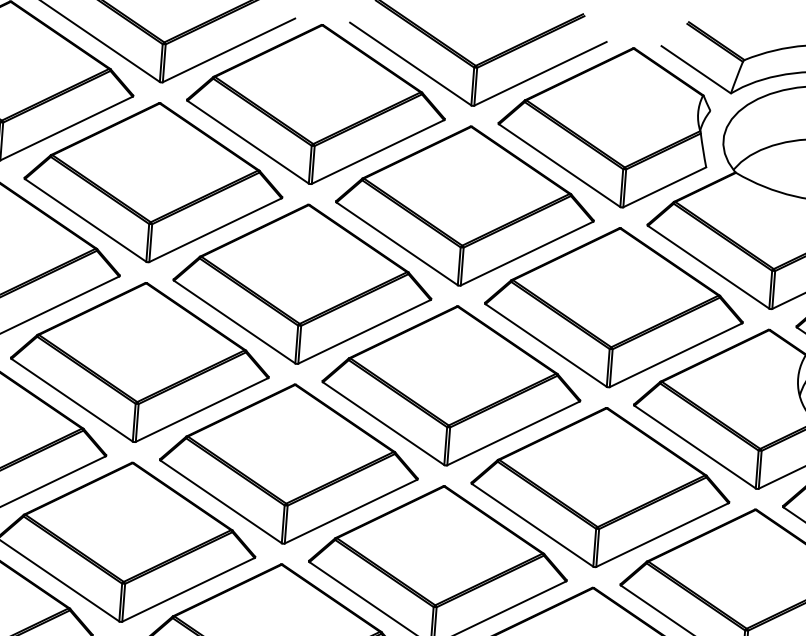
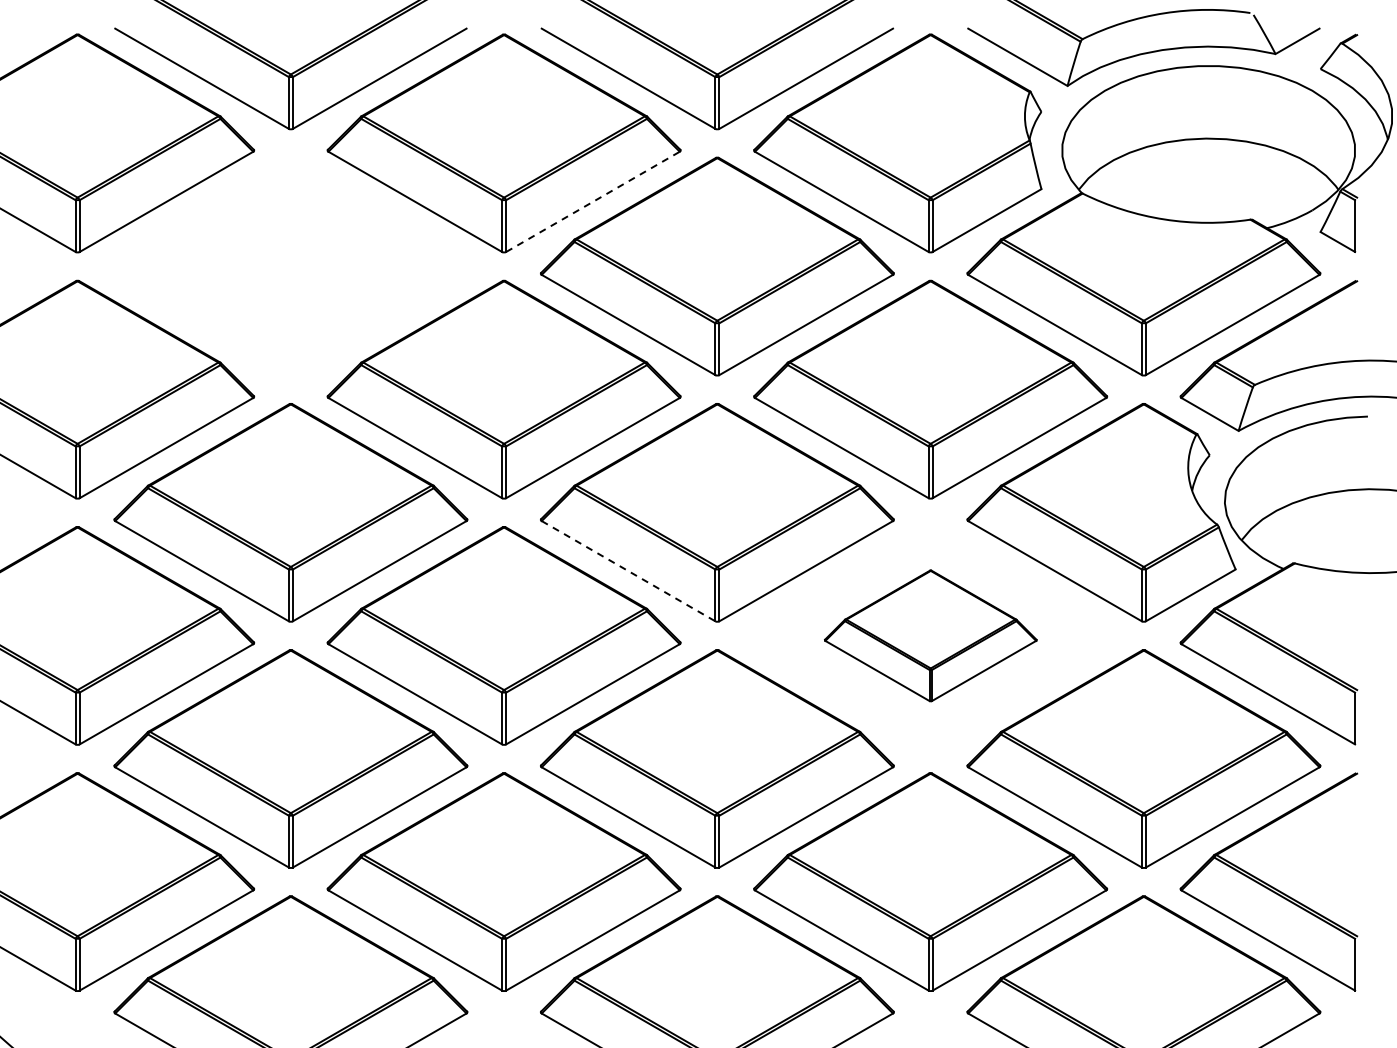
line: (378, 151) -> (593, 201), solid -> dashed
part: (153, 182) -> (290, 266), removed
line: (383, 423) -> (628, 571), solid -> dashed
part: (600, 487) -> (930, 635), size x0.6

